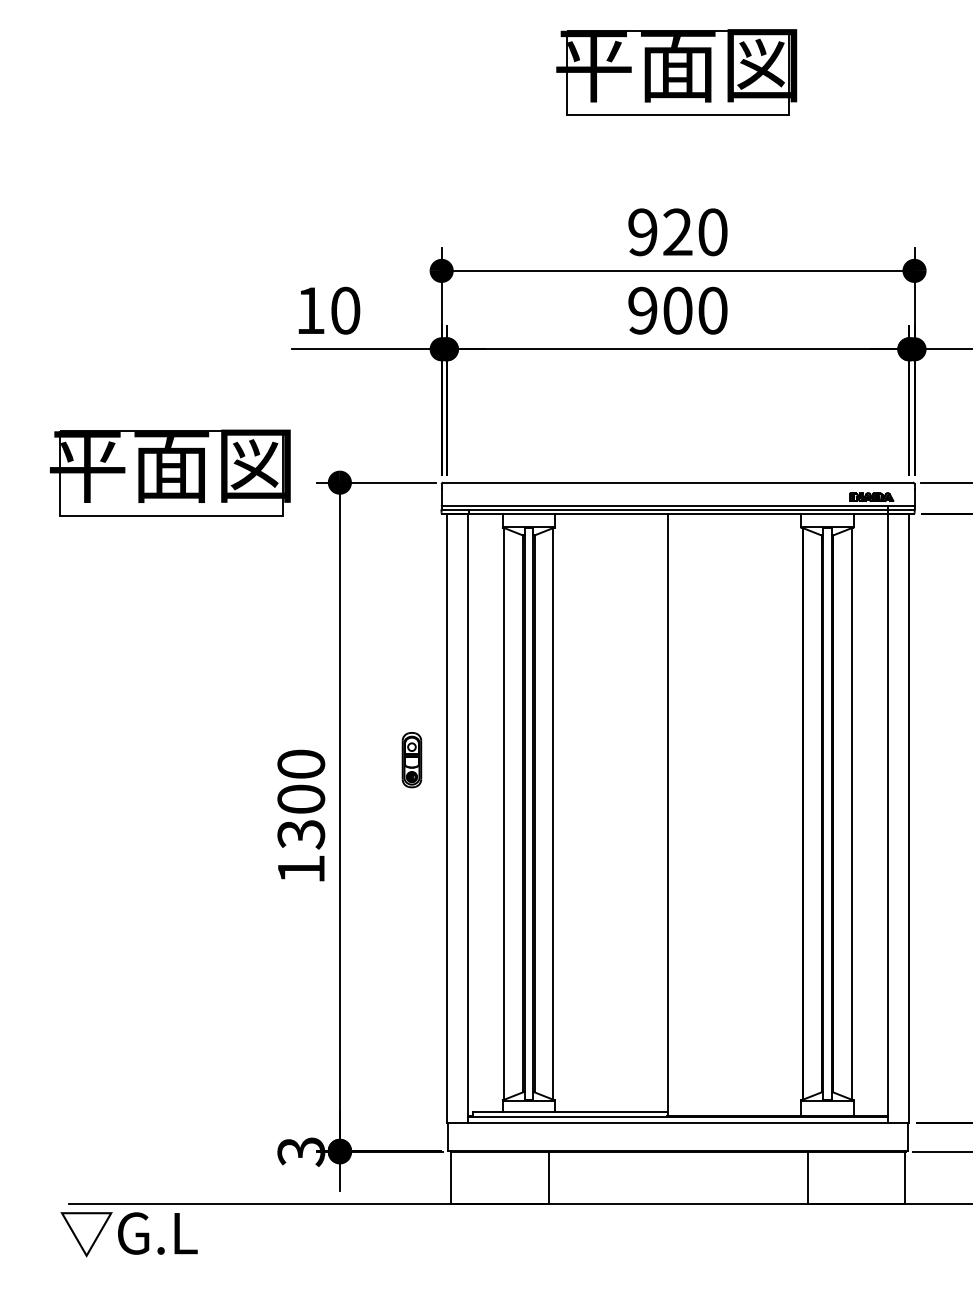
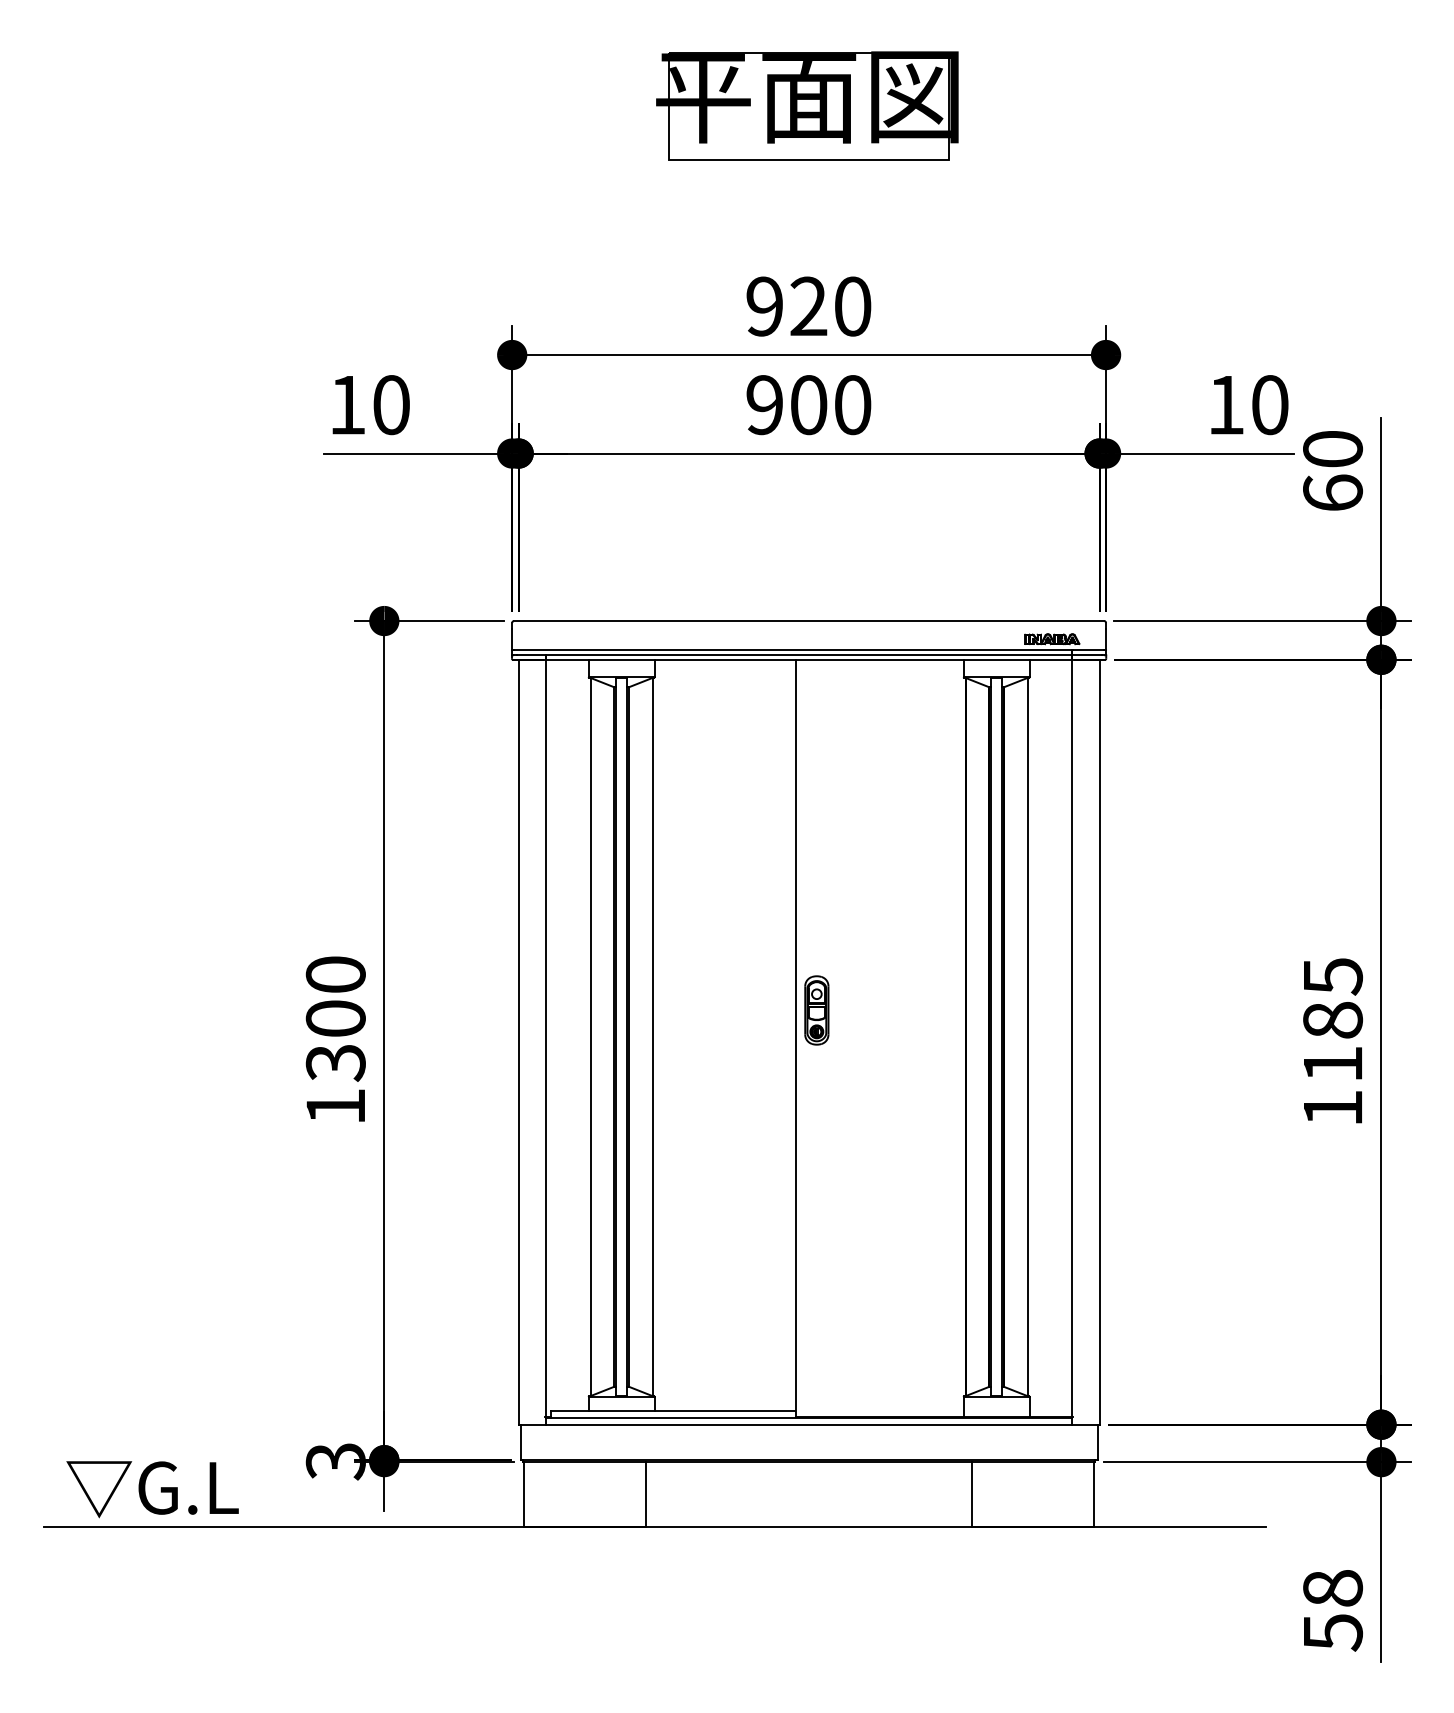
part: (170, 472) -> (171, 608), removed
part: (411, 760) -> (816, 1010), moved
text: (129, 1234) -> (152, 1489), moved

